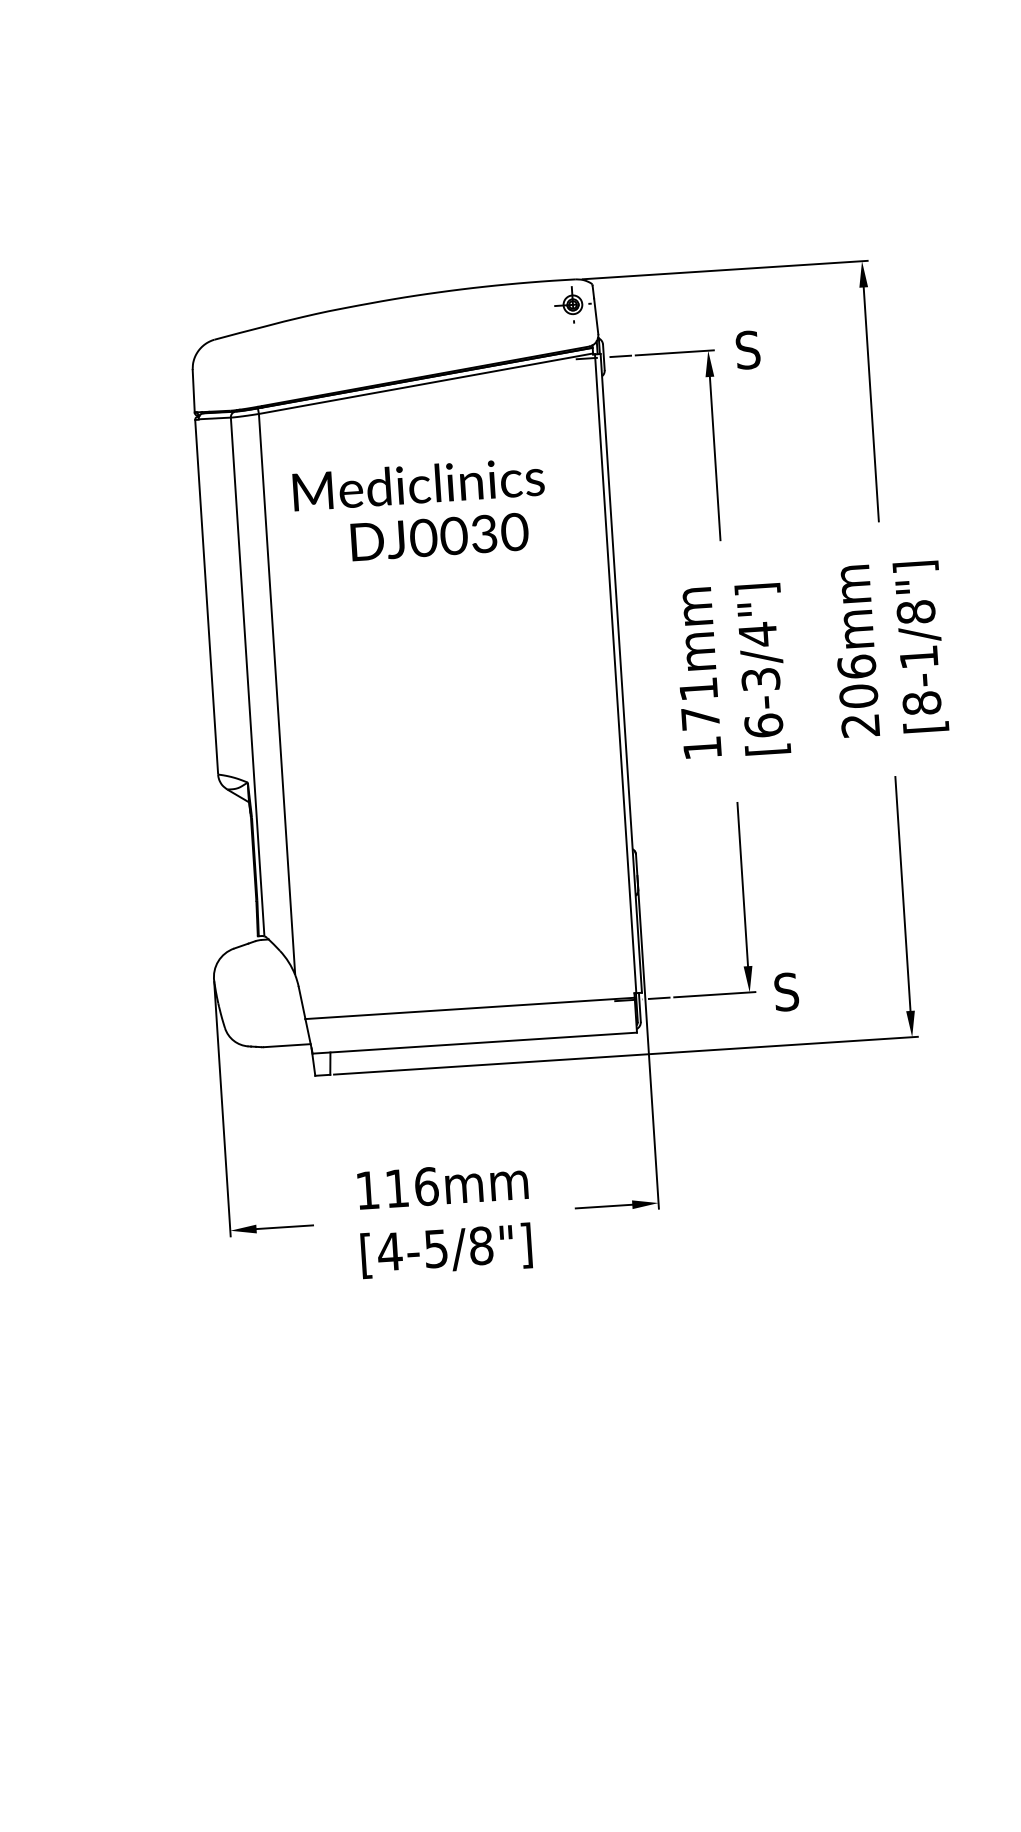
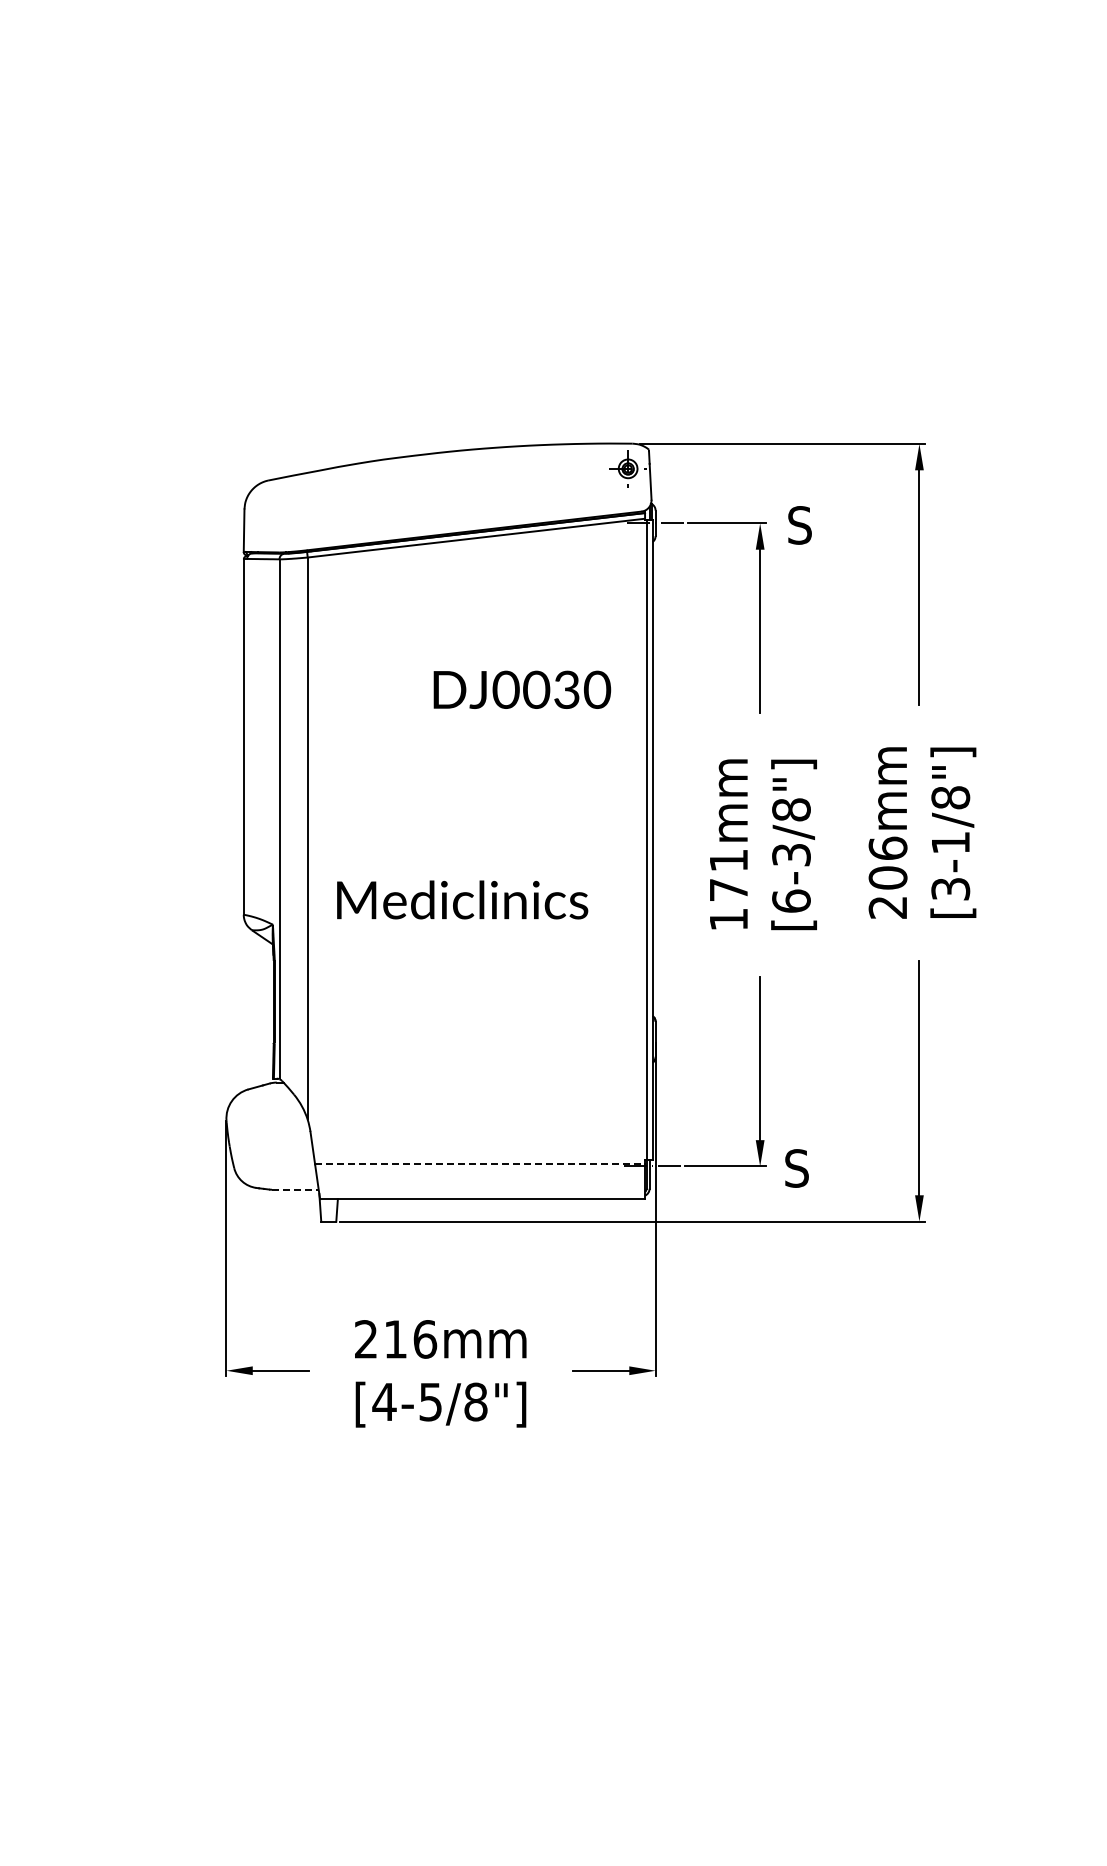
text: (418, 483) -> (462, 899), moved
text: (439, 536) -> (522, 689), moved
text: (757, 634) -> (791, 809), [6-3/4"] -> [6-3/8"]
text: (921, 702) -> (950, 888), [8-1/8"] -> [3-1/8"]
line: (470, 1008) -> (480, 1164), solid -> dashed
line: (287, 1045) -> (295, 1189), solid -> dashed
text: (367, 1190) -> (365, 1339), 116mm -> 216mm

